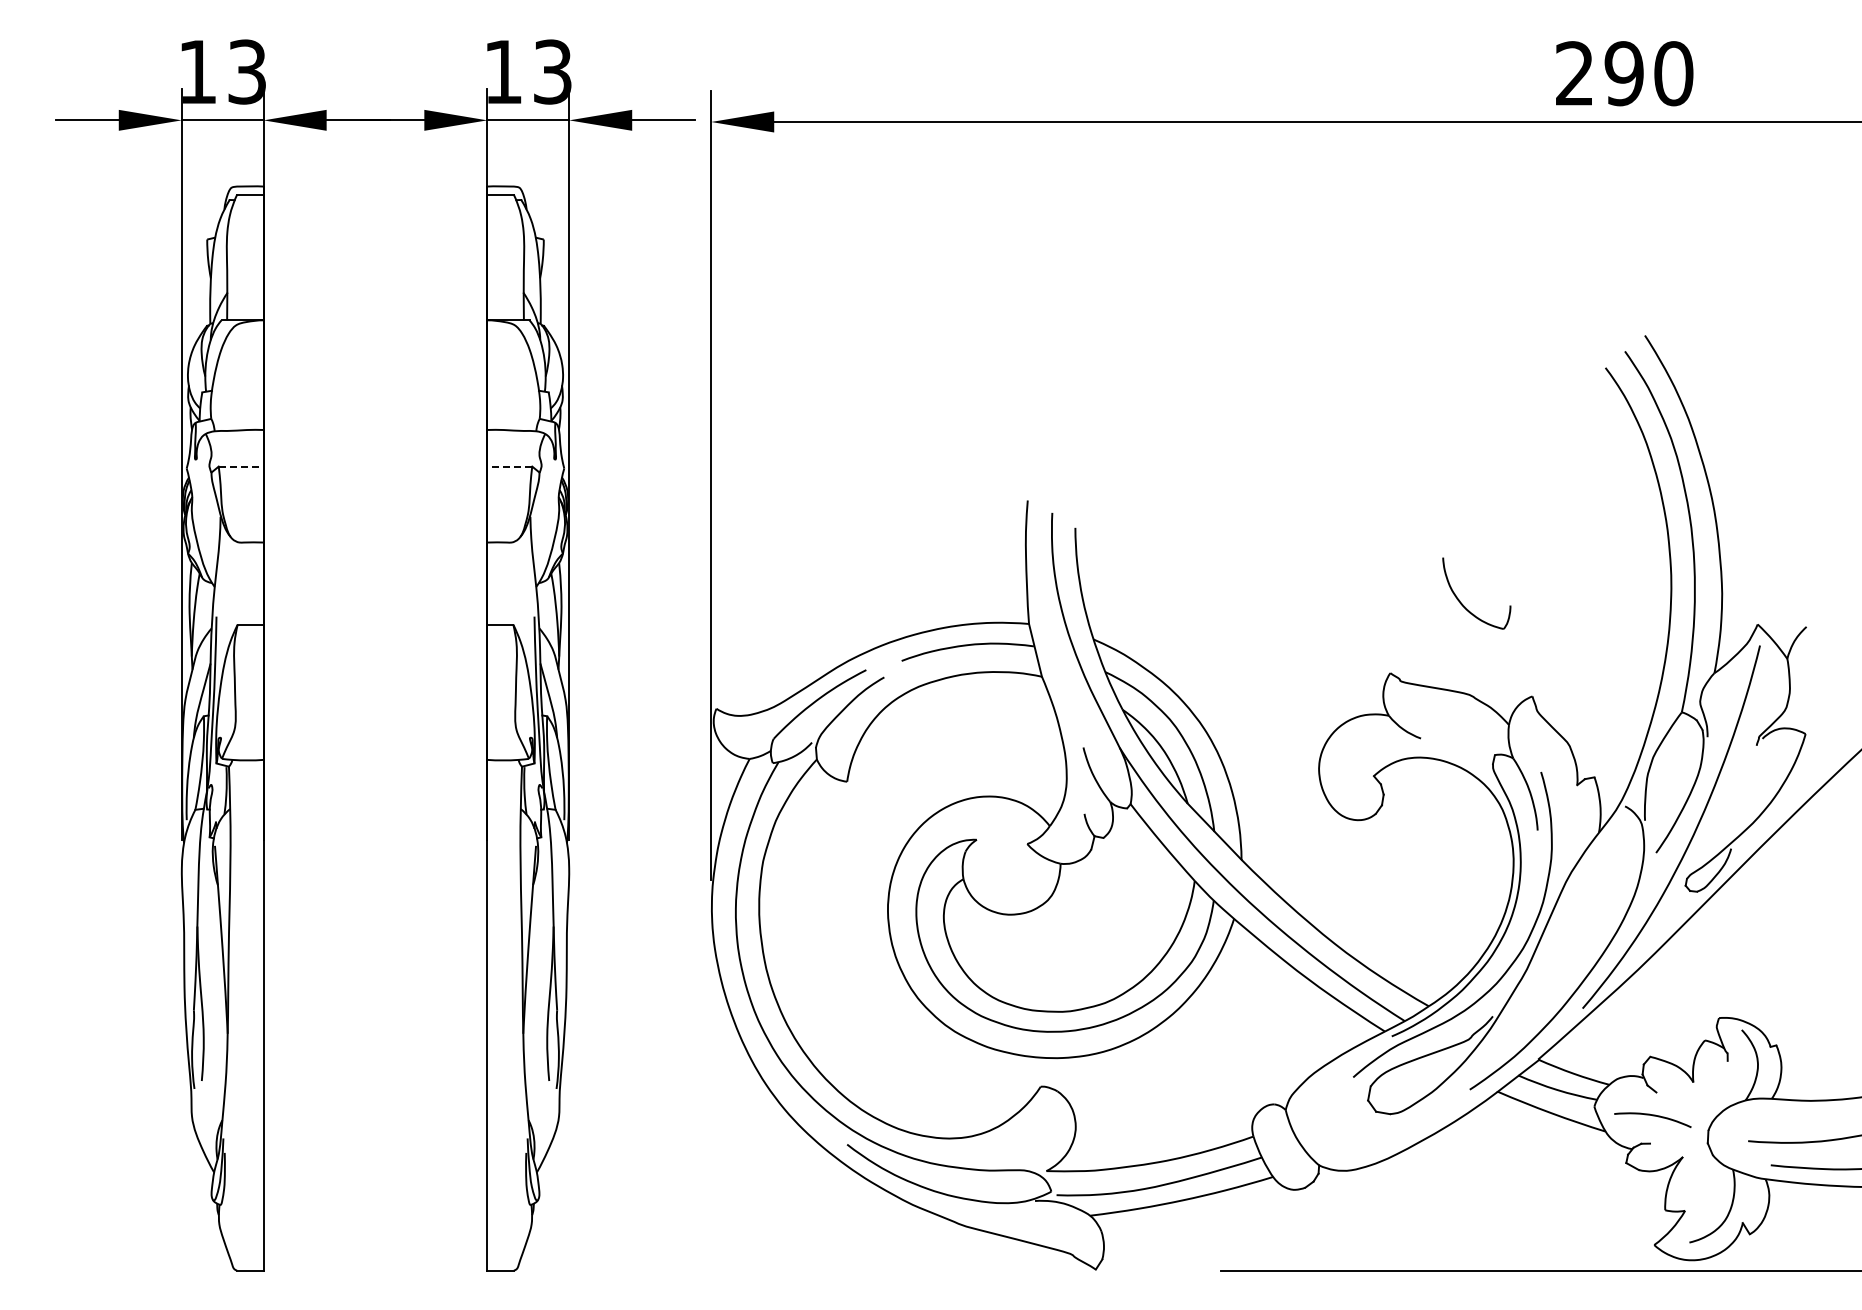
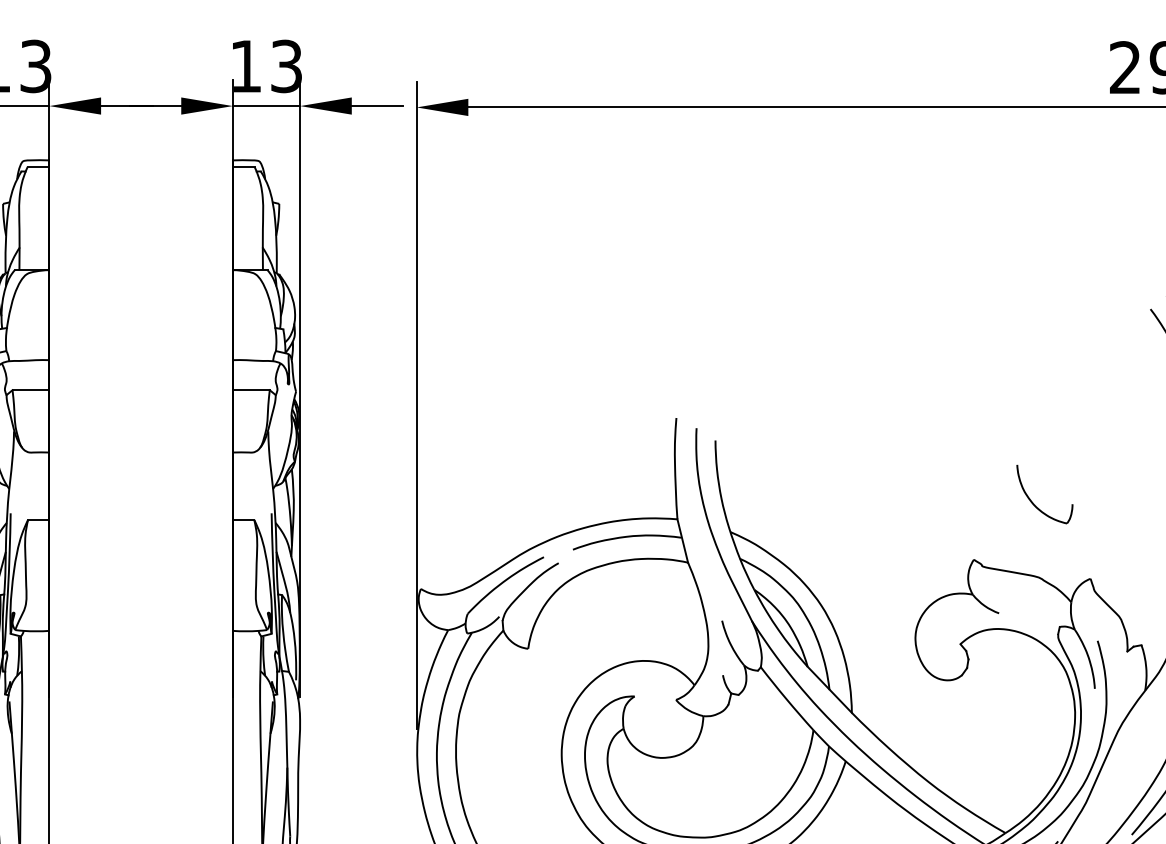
line: (241, 466) -> (31, 390), dashed -> solid
line: (509, 466) -> (251, 390), dashed -> solid

